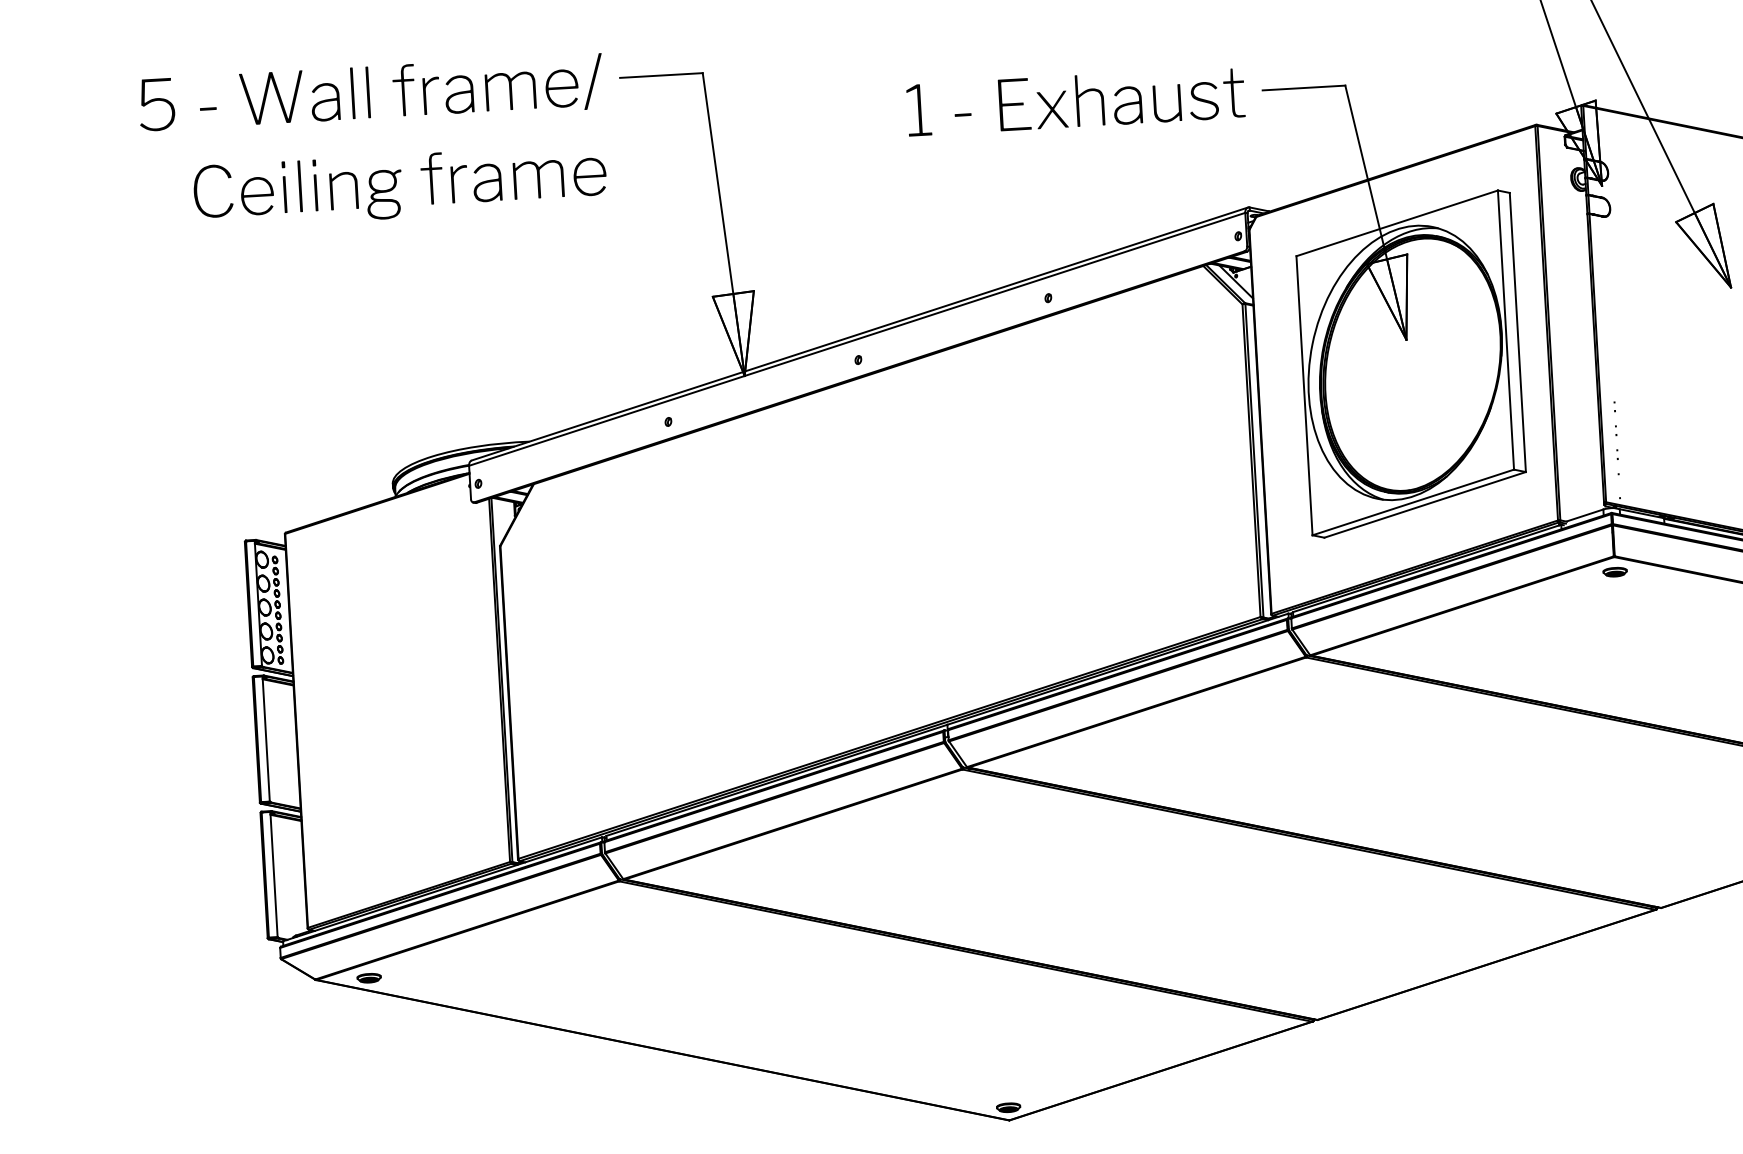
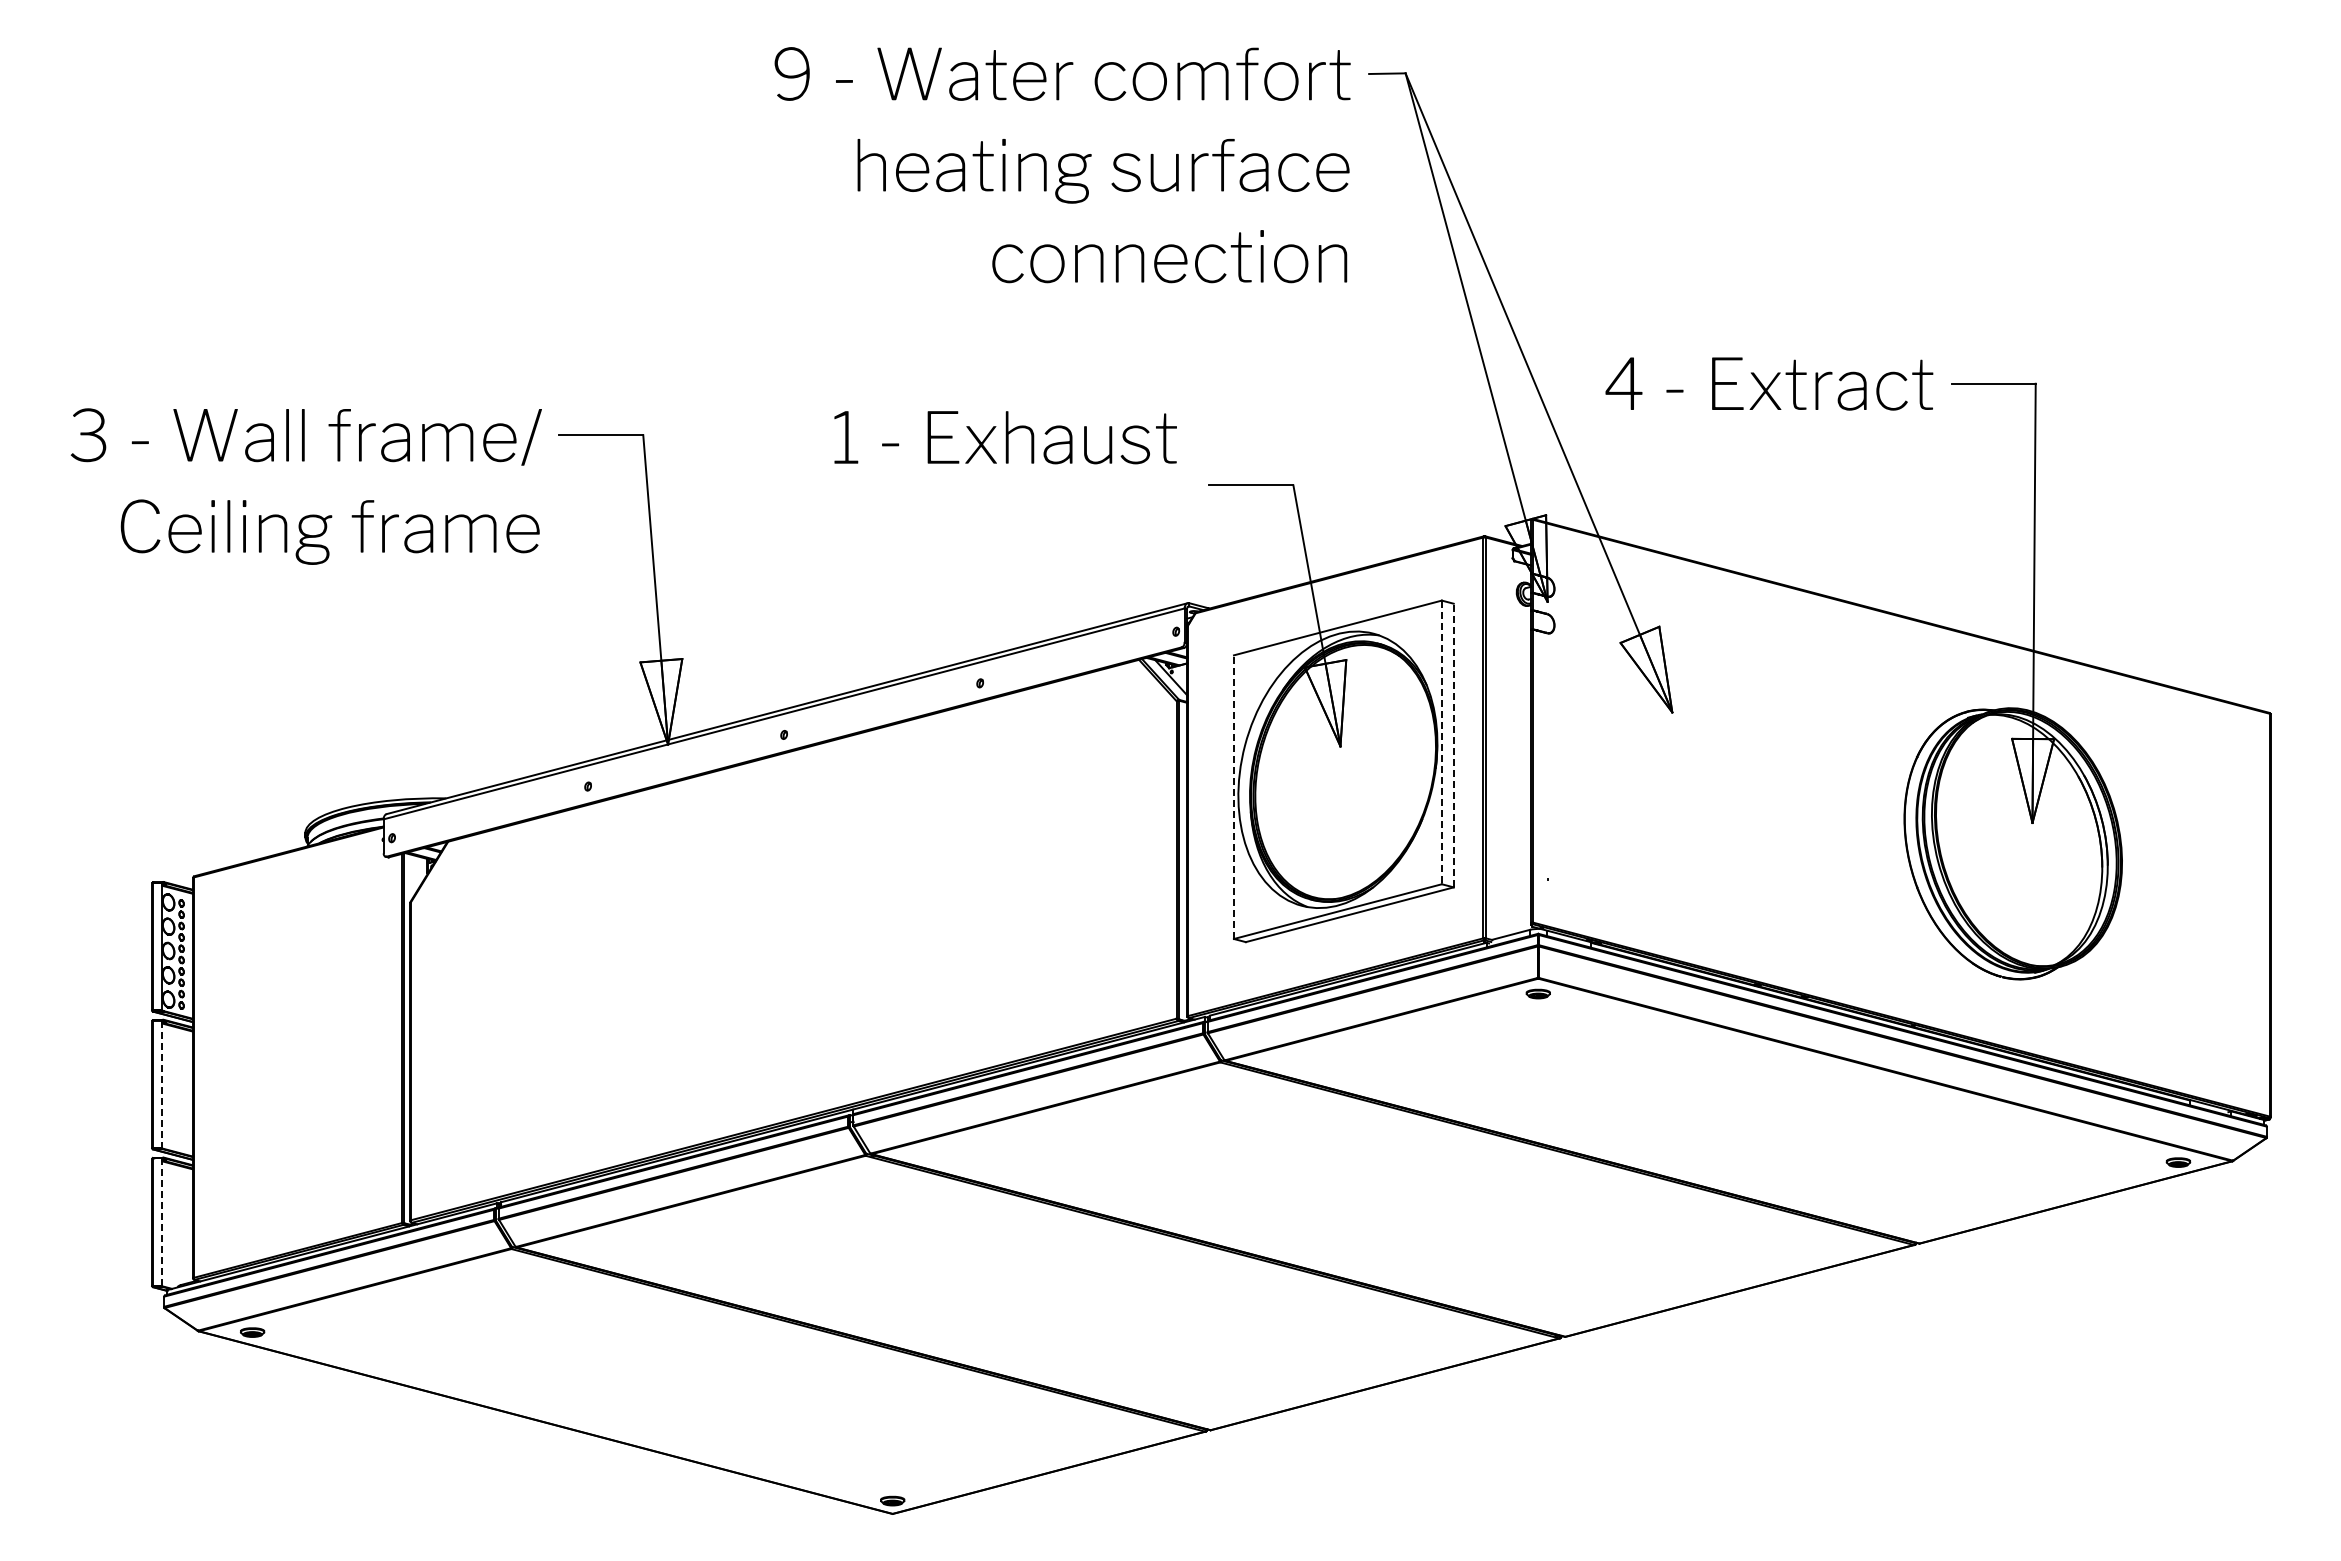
text: (1075, 101) -> (1005, 437), moved
text: (156, 103) -> (88, 434), 5 -> 3
line: (1505, 330) -> (1441, 742), solid -> dashed
line: (1517, 332) -> (1453, 745), solid -> dashed
line: (1304, 396) -> (1233, 797), solid -> dashed
line: (266, 739) -> (162, 1084), solid -> dashed
line: (274, 875) -> (162, 1222), solid -> dashed

